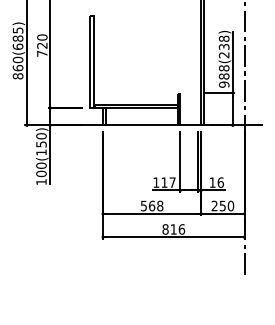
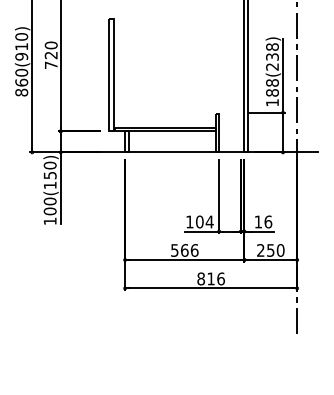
text: (17, 38) -> (21, 46), 860(685) -> 860(910)
text: (224, 84) -> (272, 102), 988(238) -> 188(238)
text: (168, 182) -> (204, 221), 117 -> 104
text: (160, 206) -> (194, 250), 568 -> 566

